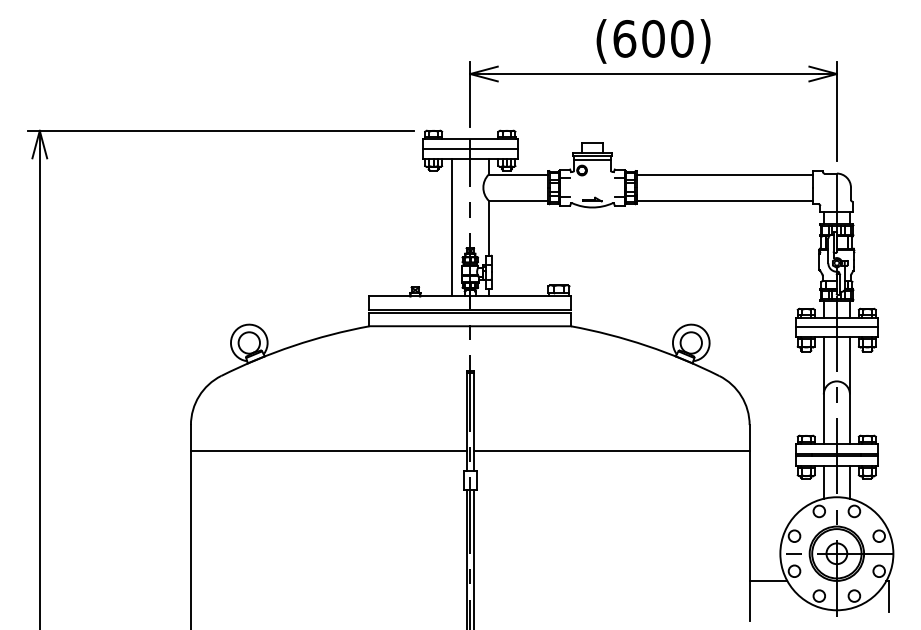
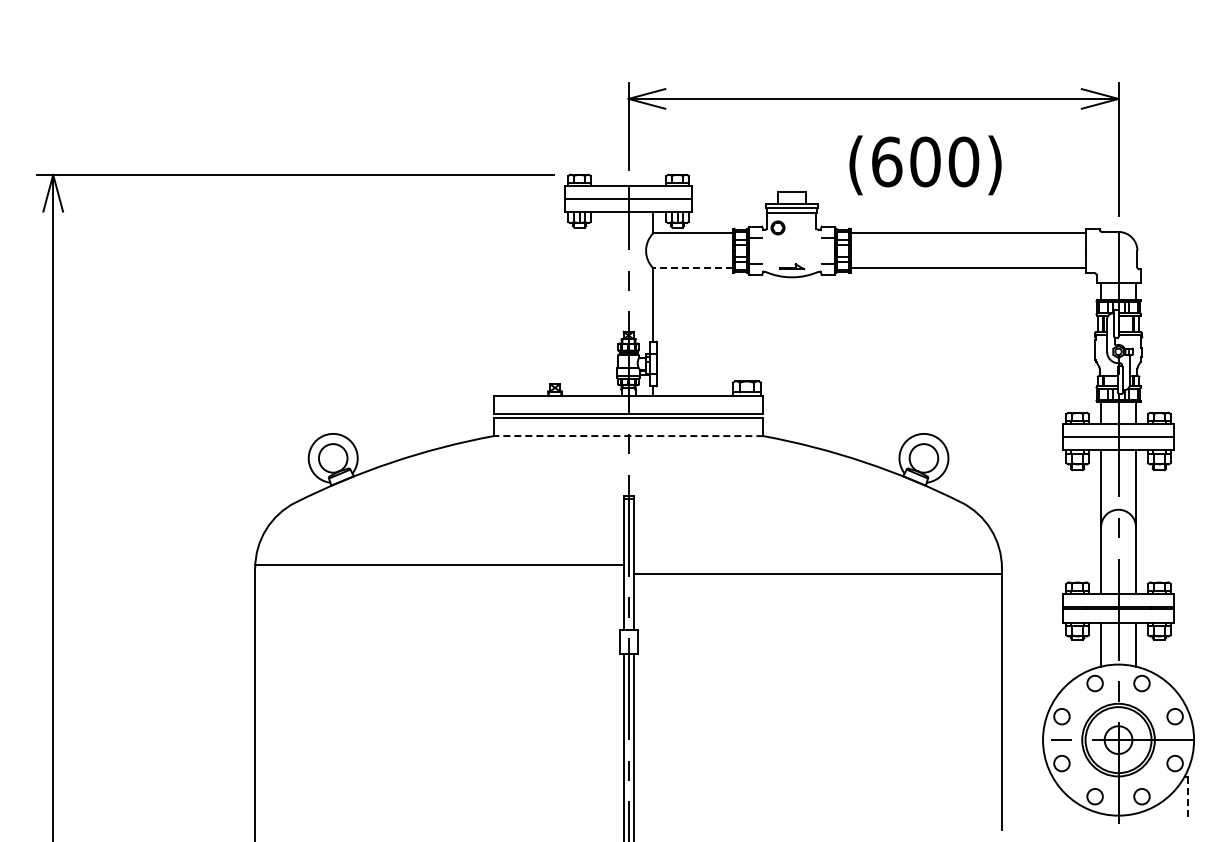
text: (653, 41) -> (925, 165), moved
line: (518, 200) -> (692, 268), solid -> dashed
line: (451, 227) -> (603, 304), removed
line: (470, 326) -> (628, 436), solid -> dashed
line: (328, 450) -> (439, 564), moved
line: (611, 450) -> (817, 573), moved
line: (768, 580) -> (1026, 776), removed
line: (888, 596) -> (1187, 797), solid -> dashed

